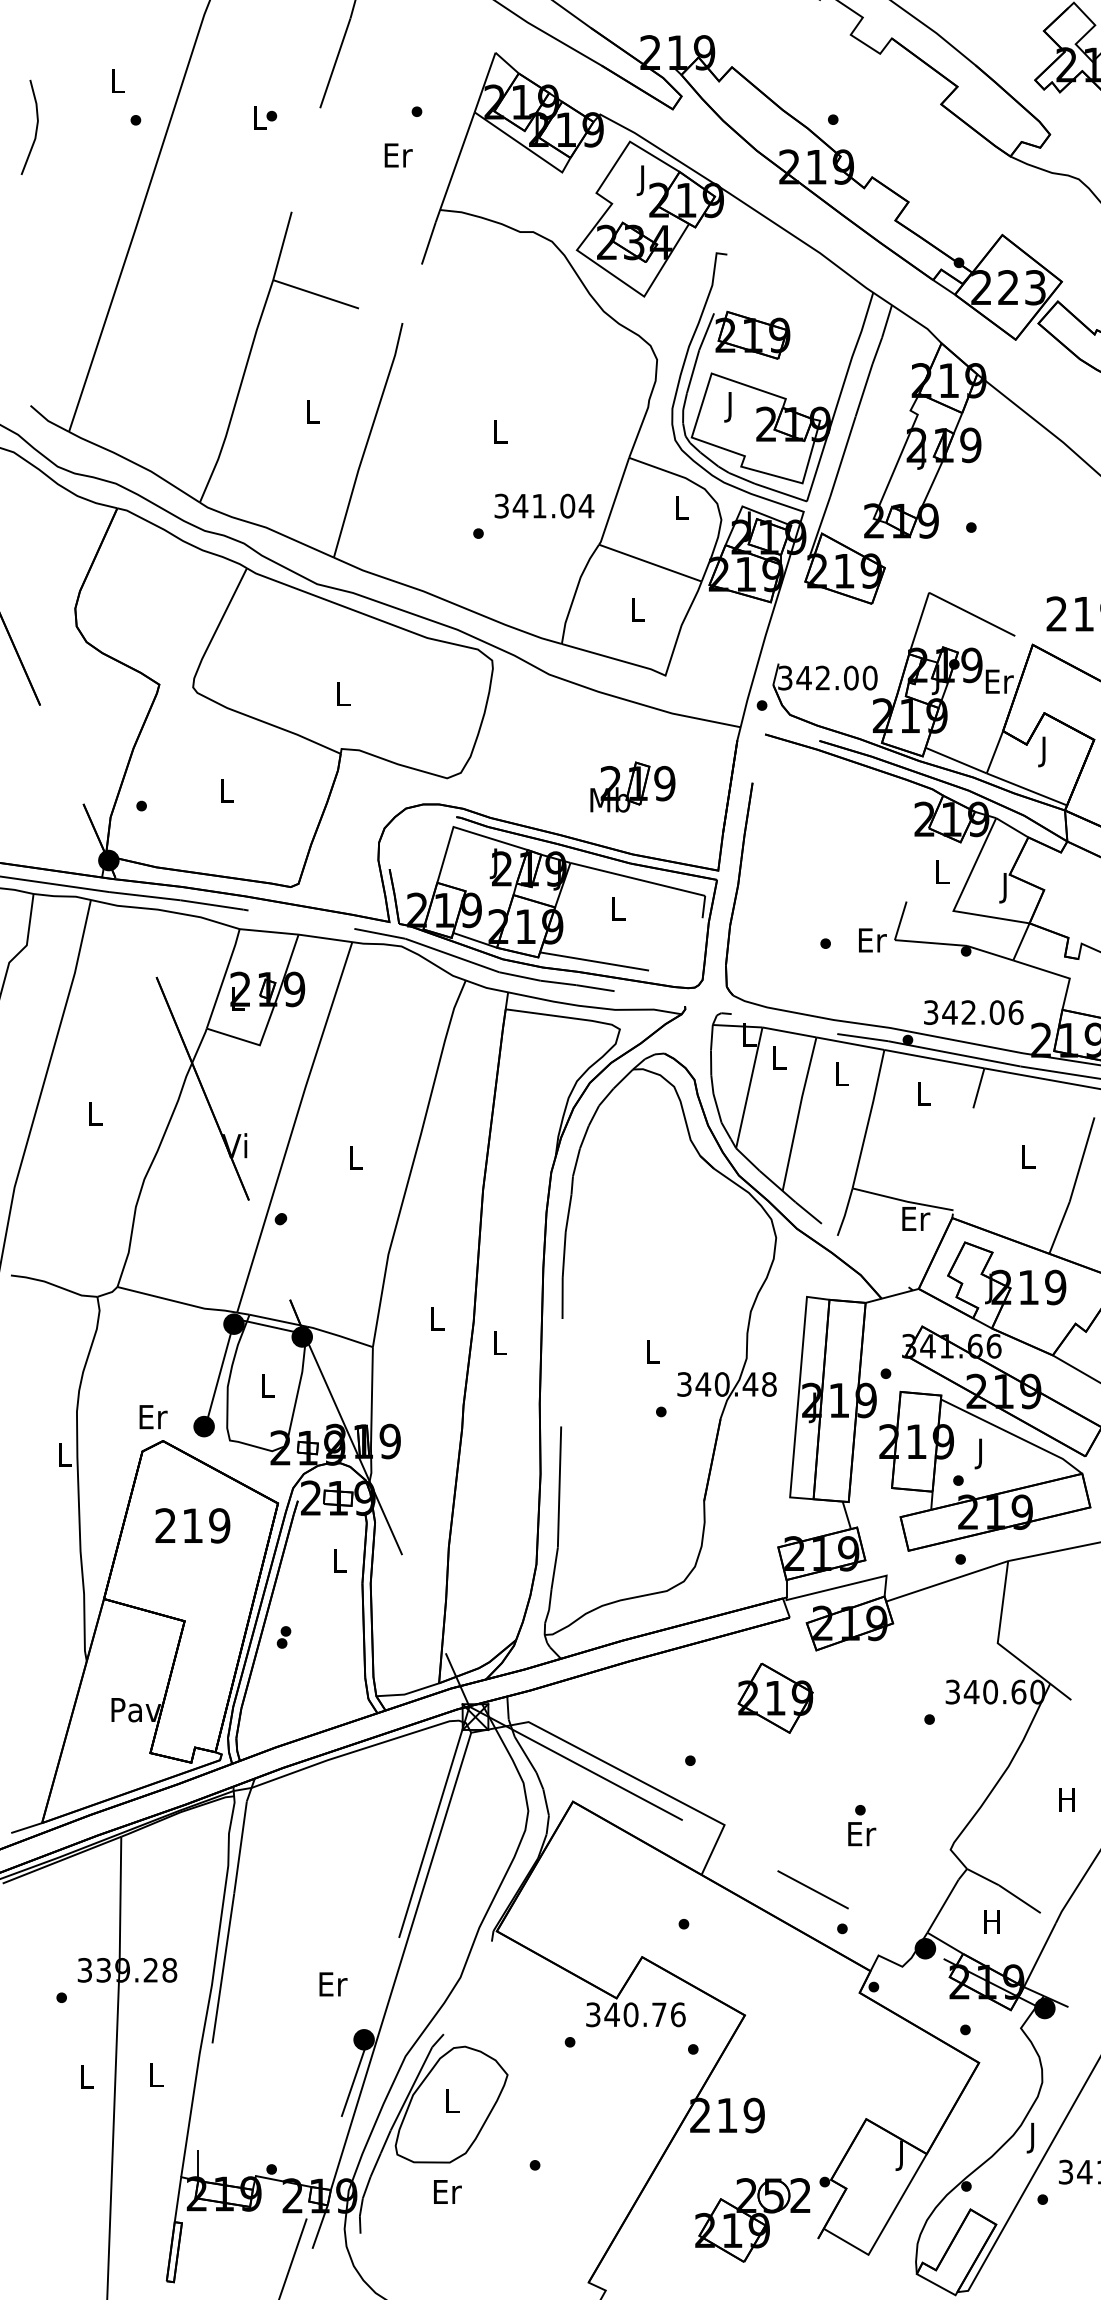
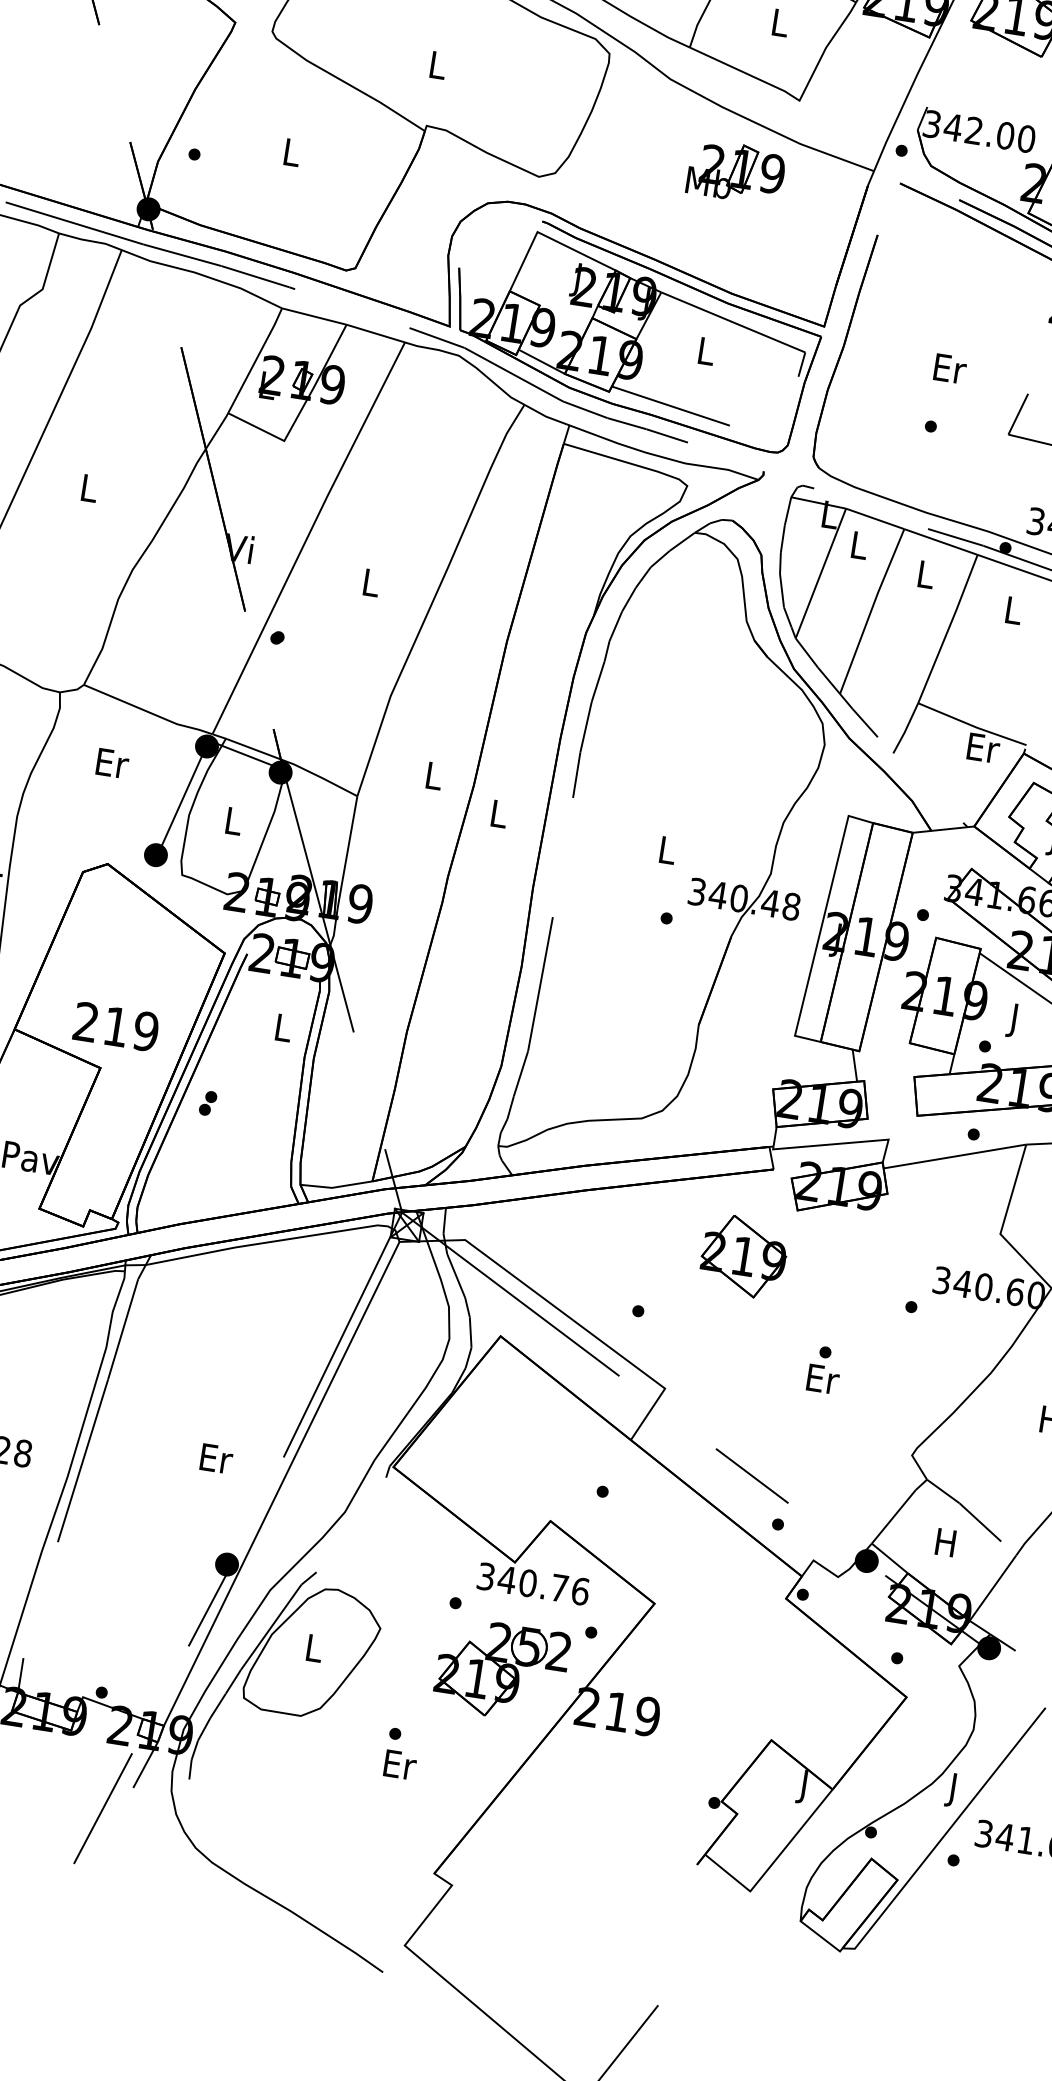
part: (632, 786) -> (736, 171), moved
text: (872, 940) -> (949, 368), moved
text: (153, 1417) -> (112, 763), moved
text: (192, 1525) -> (115, 1026), moved
text: (862, 1825) -> (825, 1369), moved
text: (333, 1984) -> (216, 1458), moved
text: (447, 2191) -> (400, 1764), moved
part: (752, 2220) -> (501, 1670), moved

